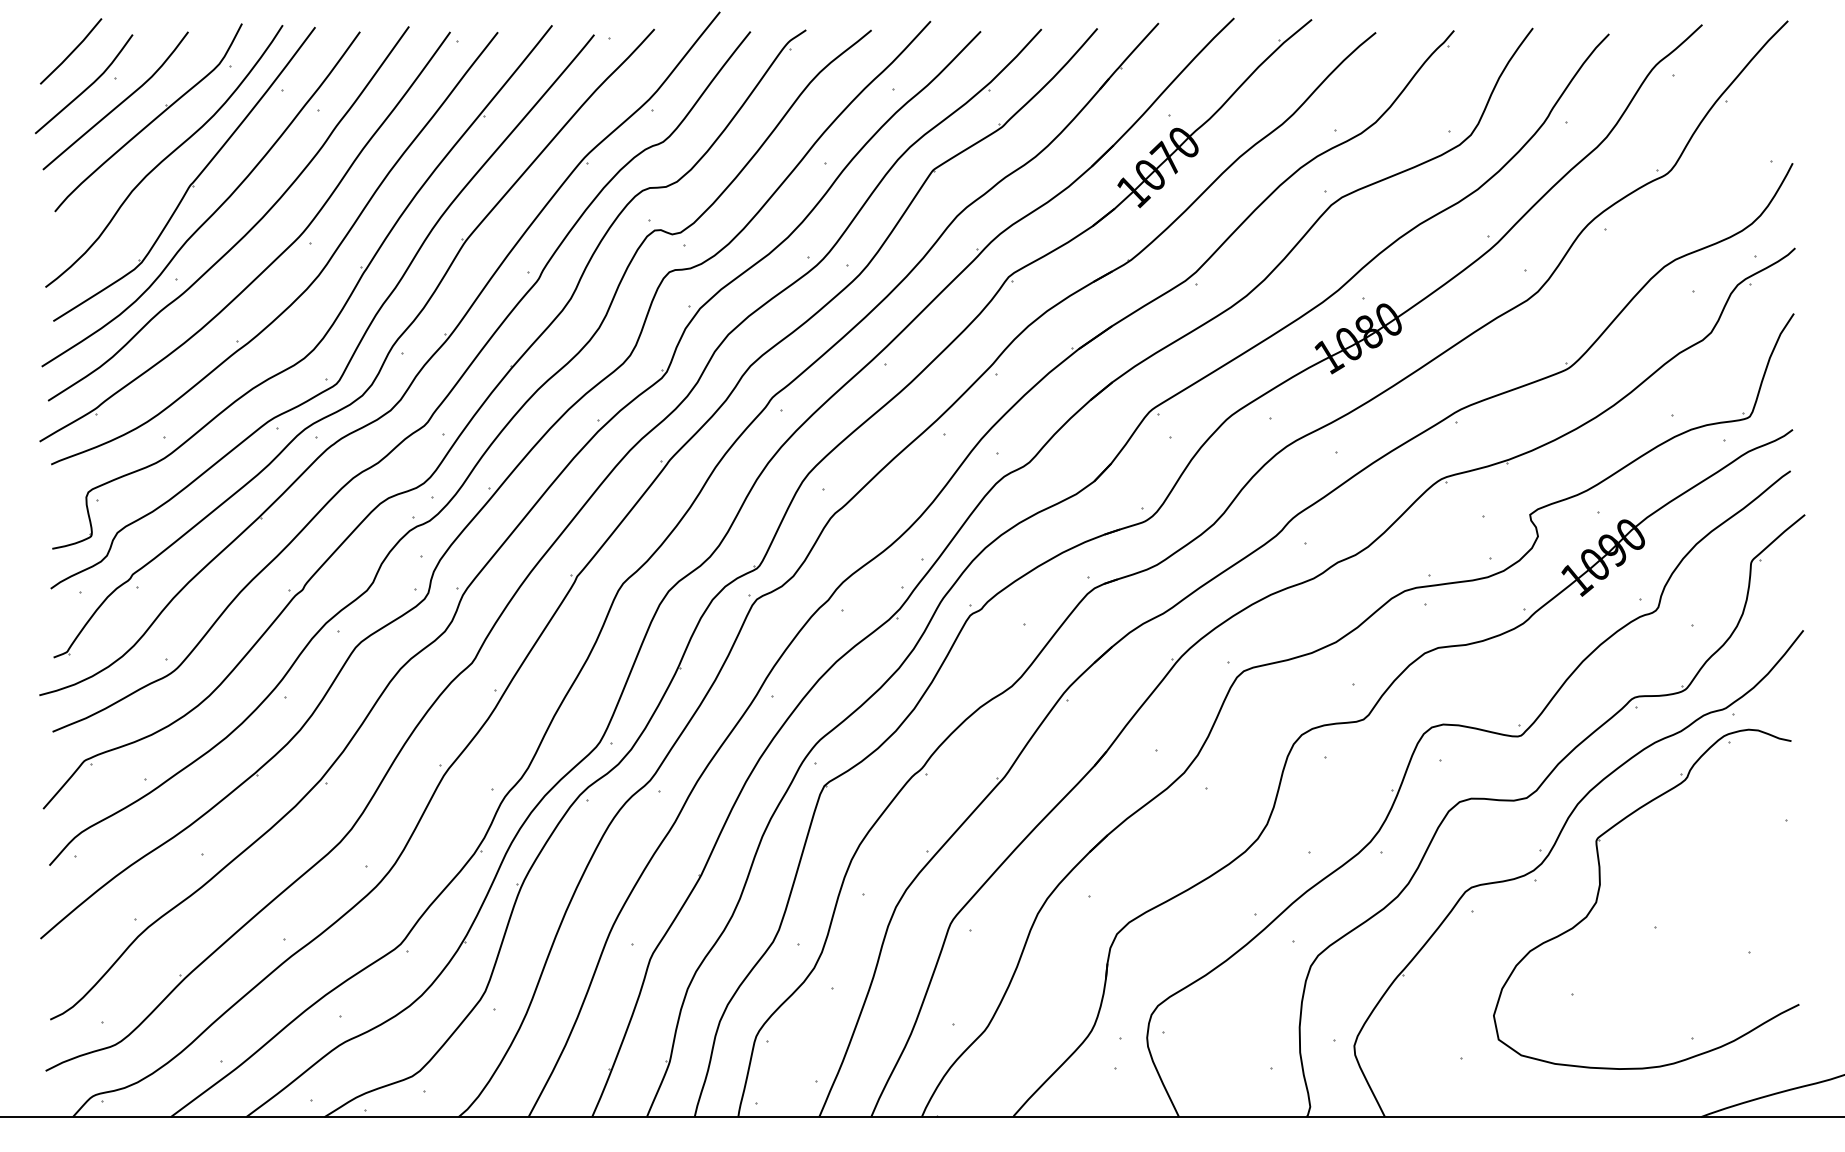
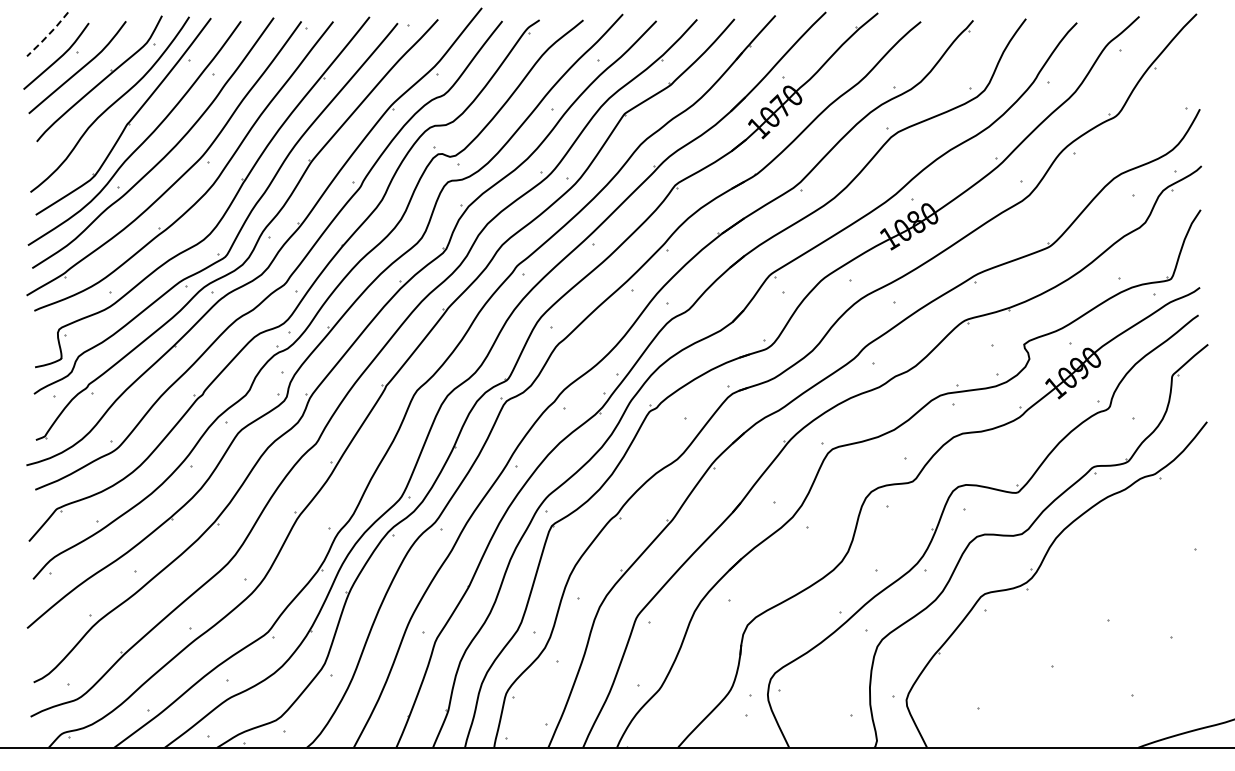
line: (72, 53) -> (48, 35), solid -> dashed
part: (1600, 889) -> (1071, 595), removed

